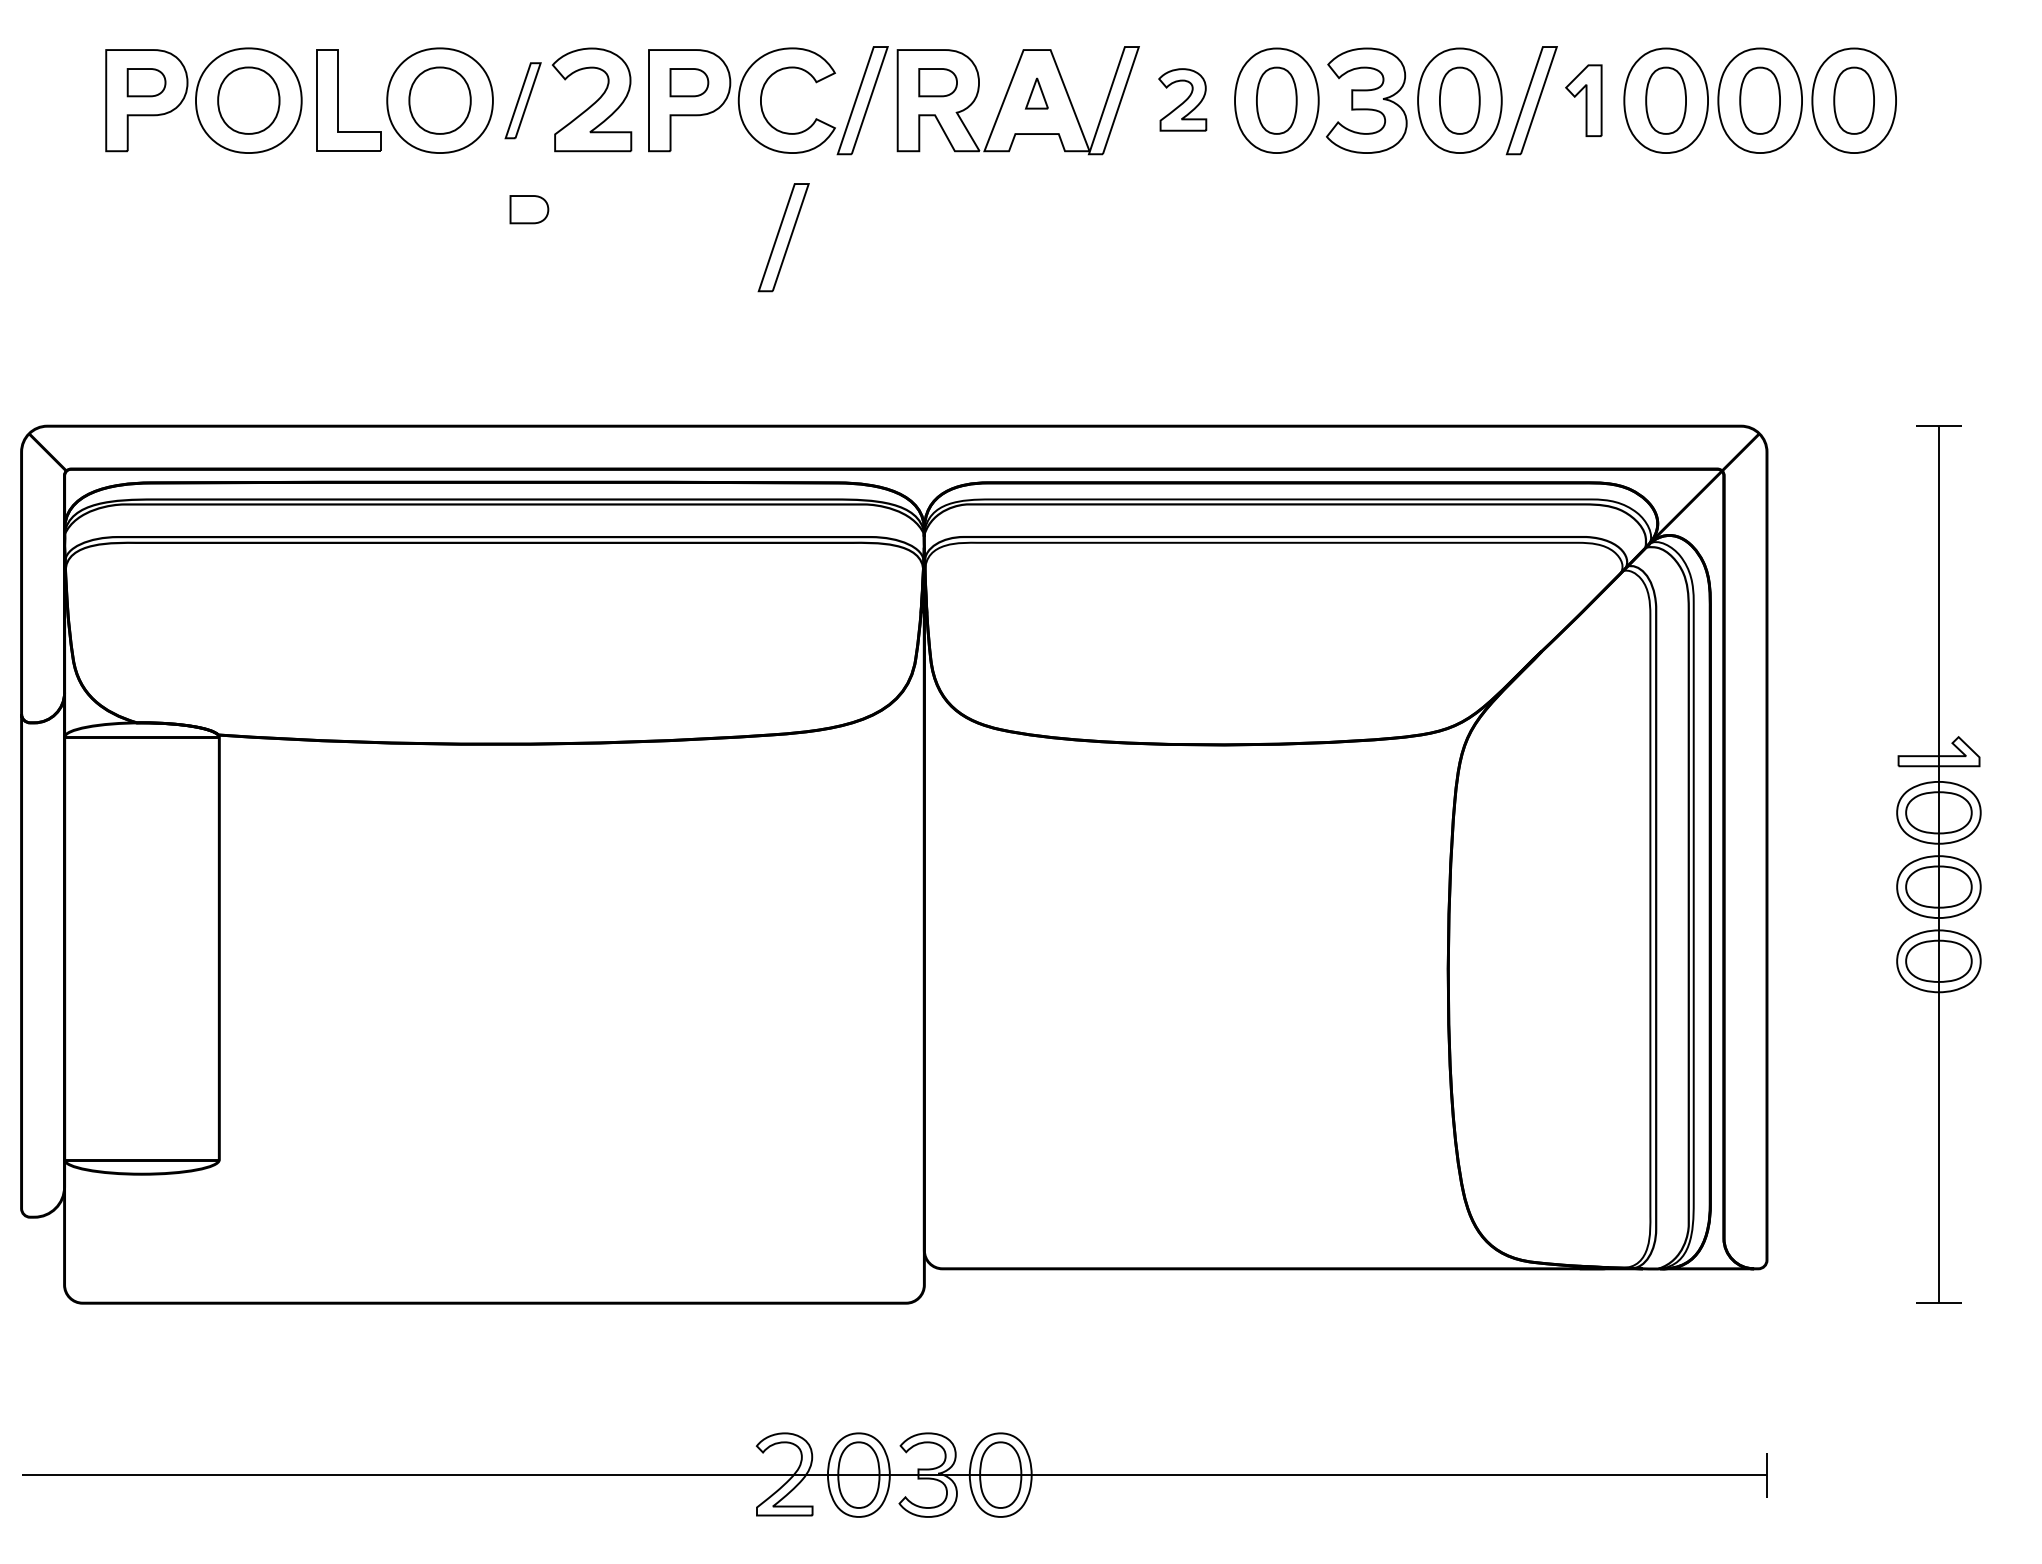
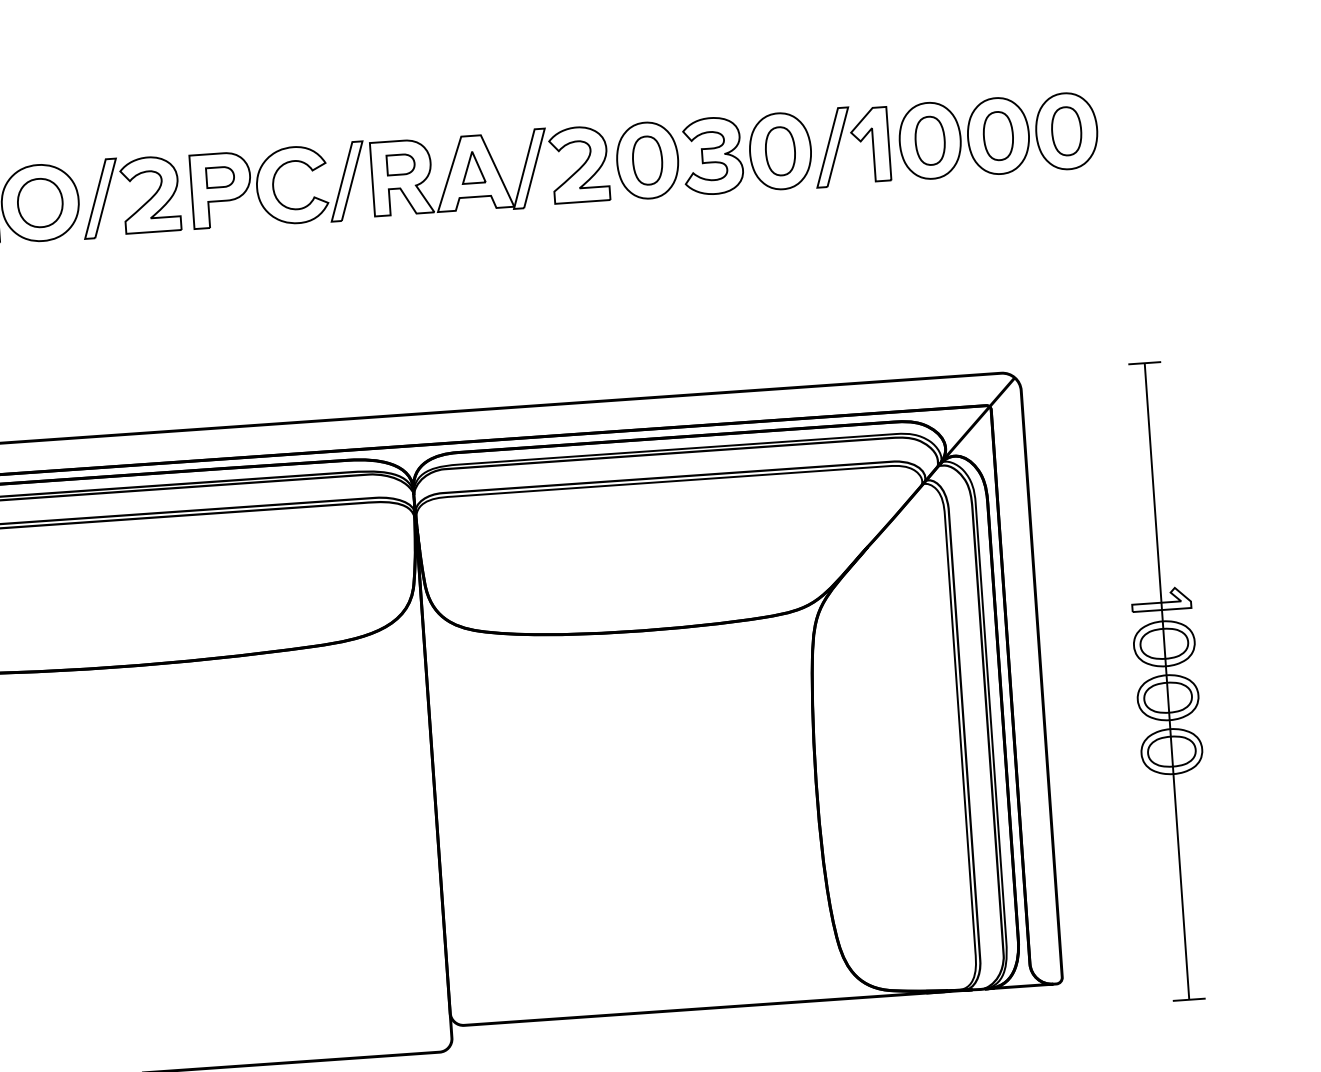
part: (1036, 93) -> (472, 167), size x1.43
part: (1182, 99) -> (579, 164), size x1.67
part: (523, 100) -> (100, 198), size x1.43
part: (1583, 100) -> (870, 144), size x1.43
part: (529, 209) -> (110, 277), removed
part: (783, 237) -> (296, 284), removed

